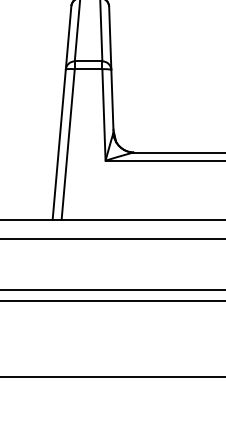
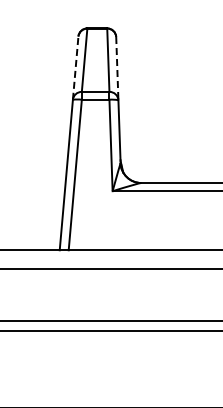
line: (68, 37) -> (75, 67), solid -> dashed
line: (110, 38) -> (117, 68), solid -> dashed

